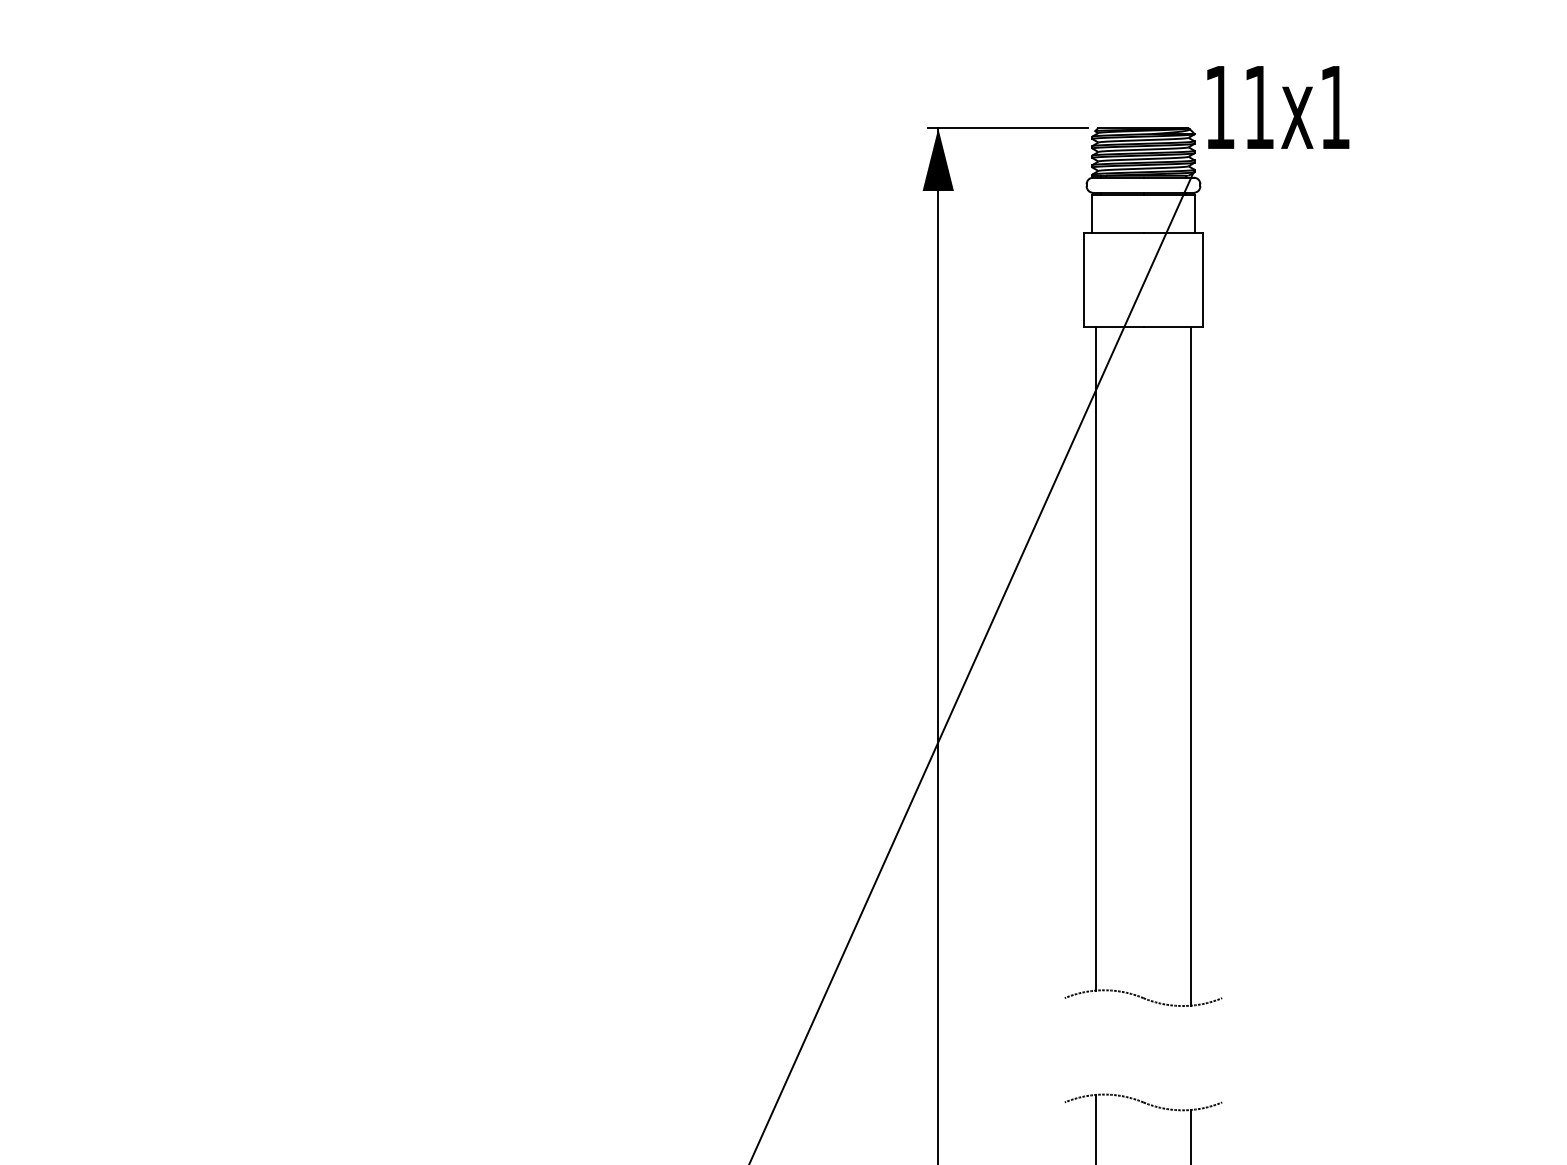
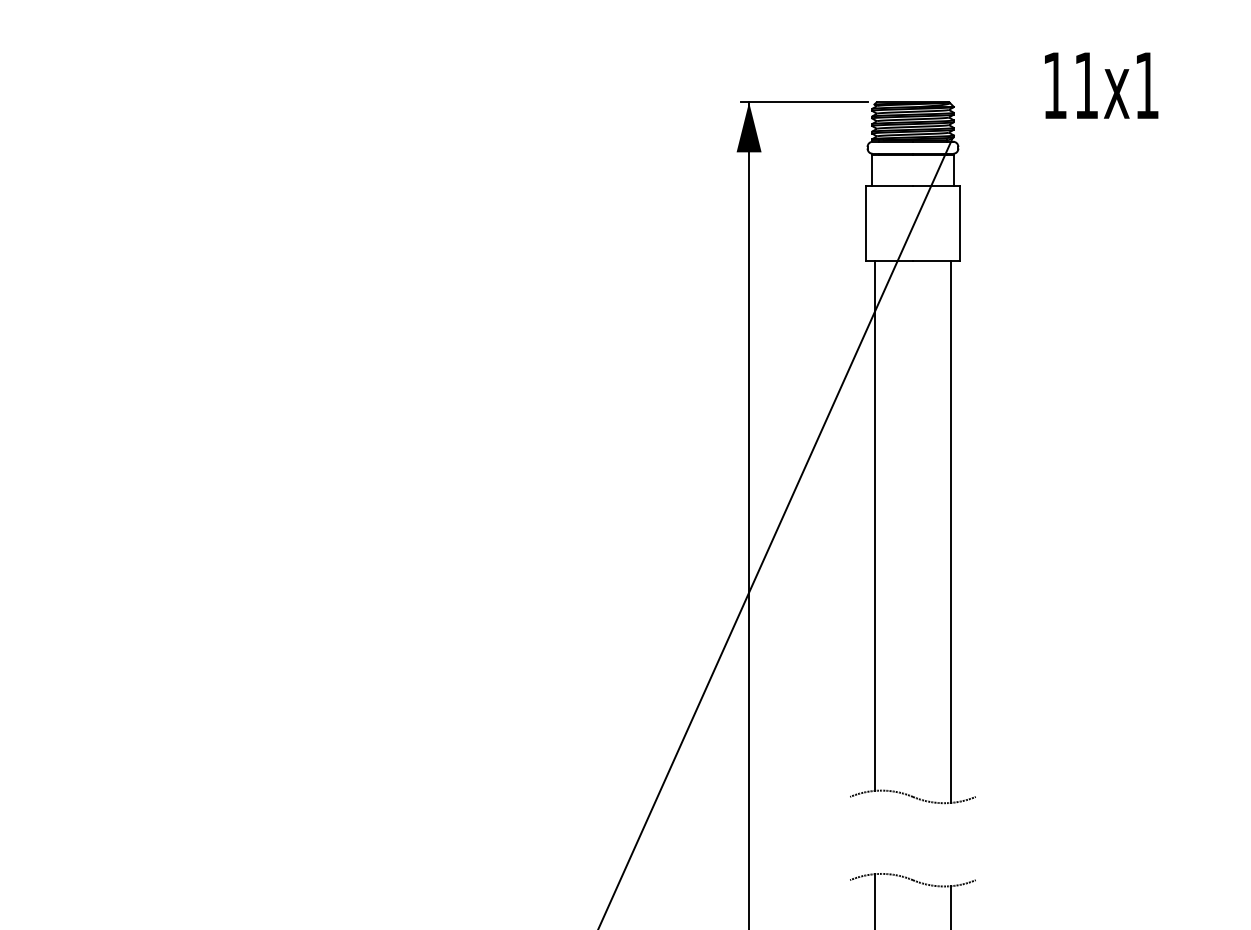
text: (1278, 107) -> (1101, 85), moved

